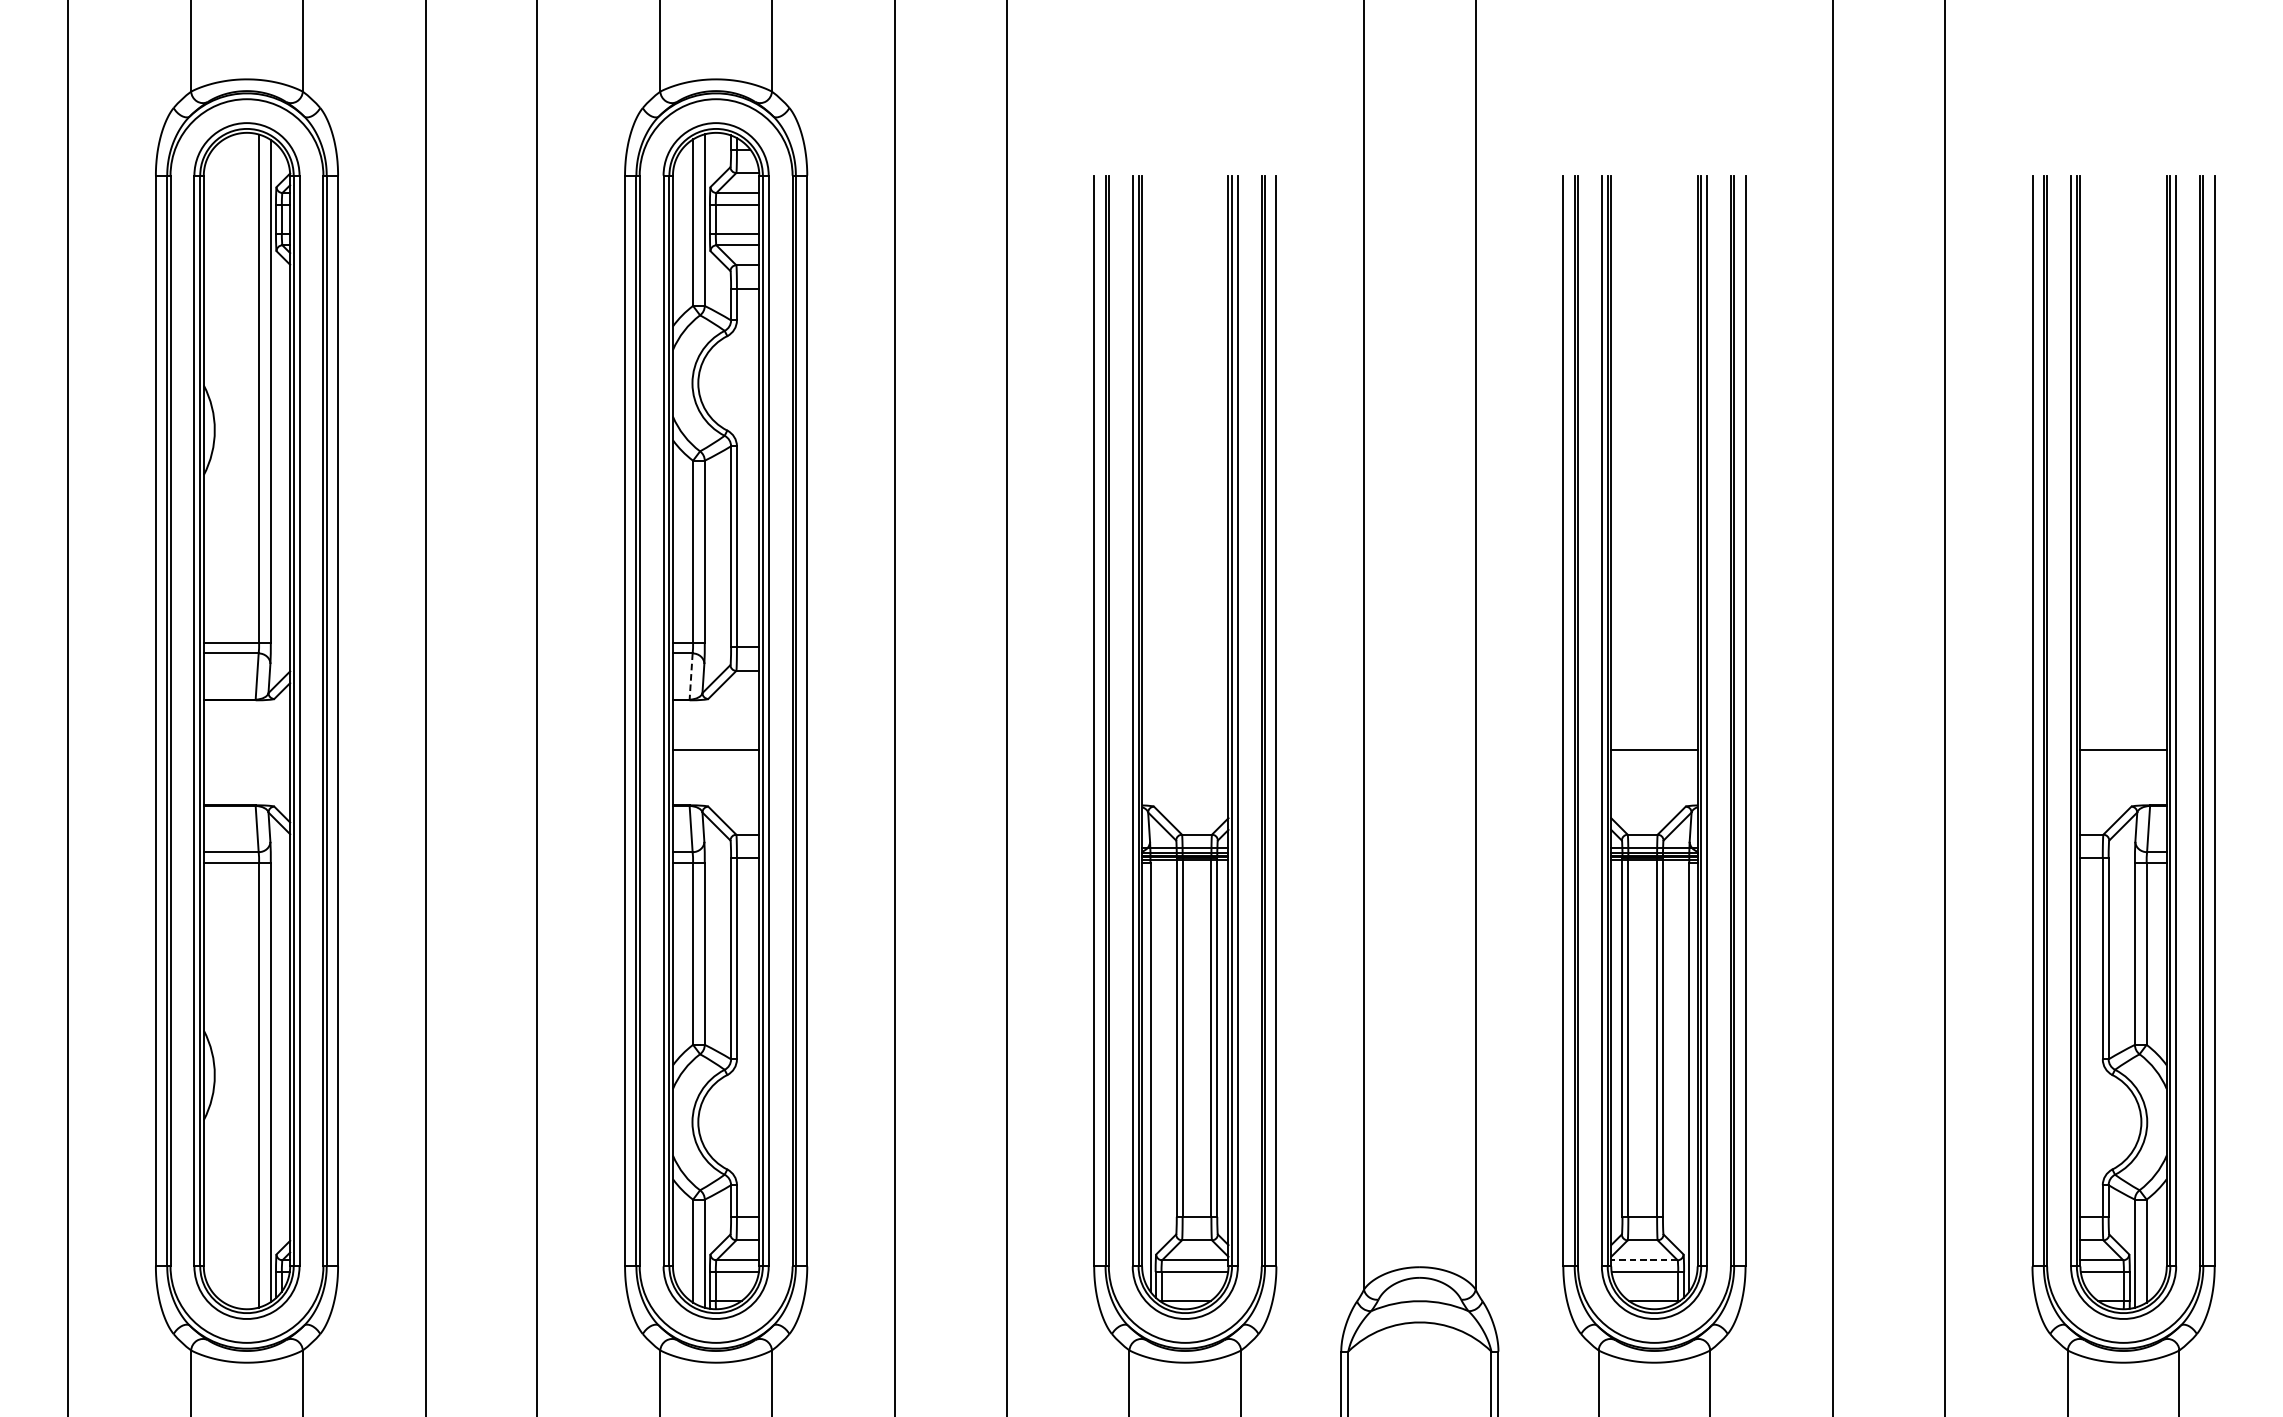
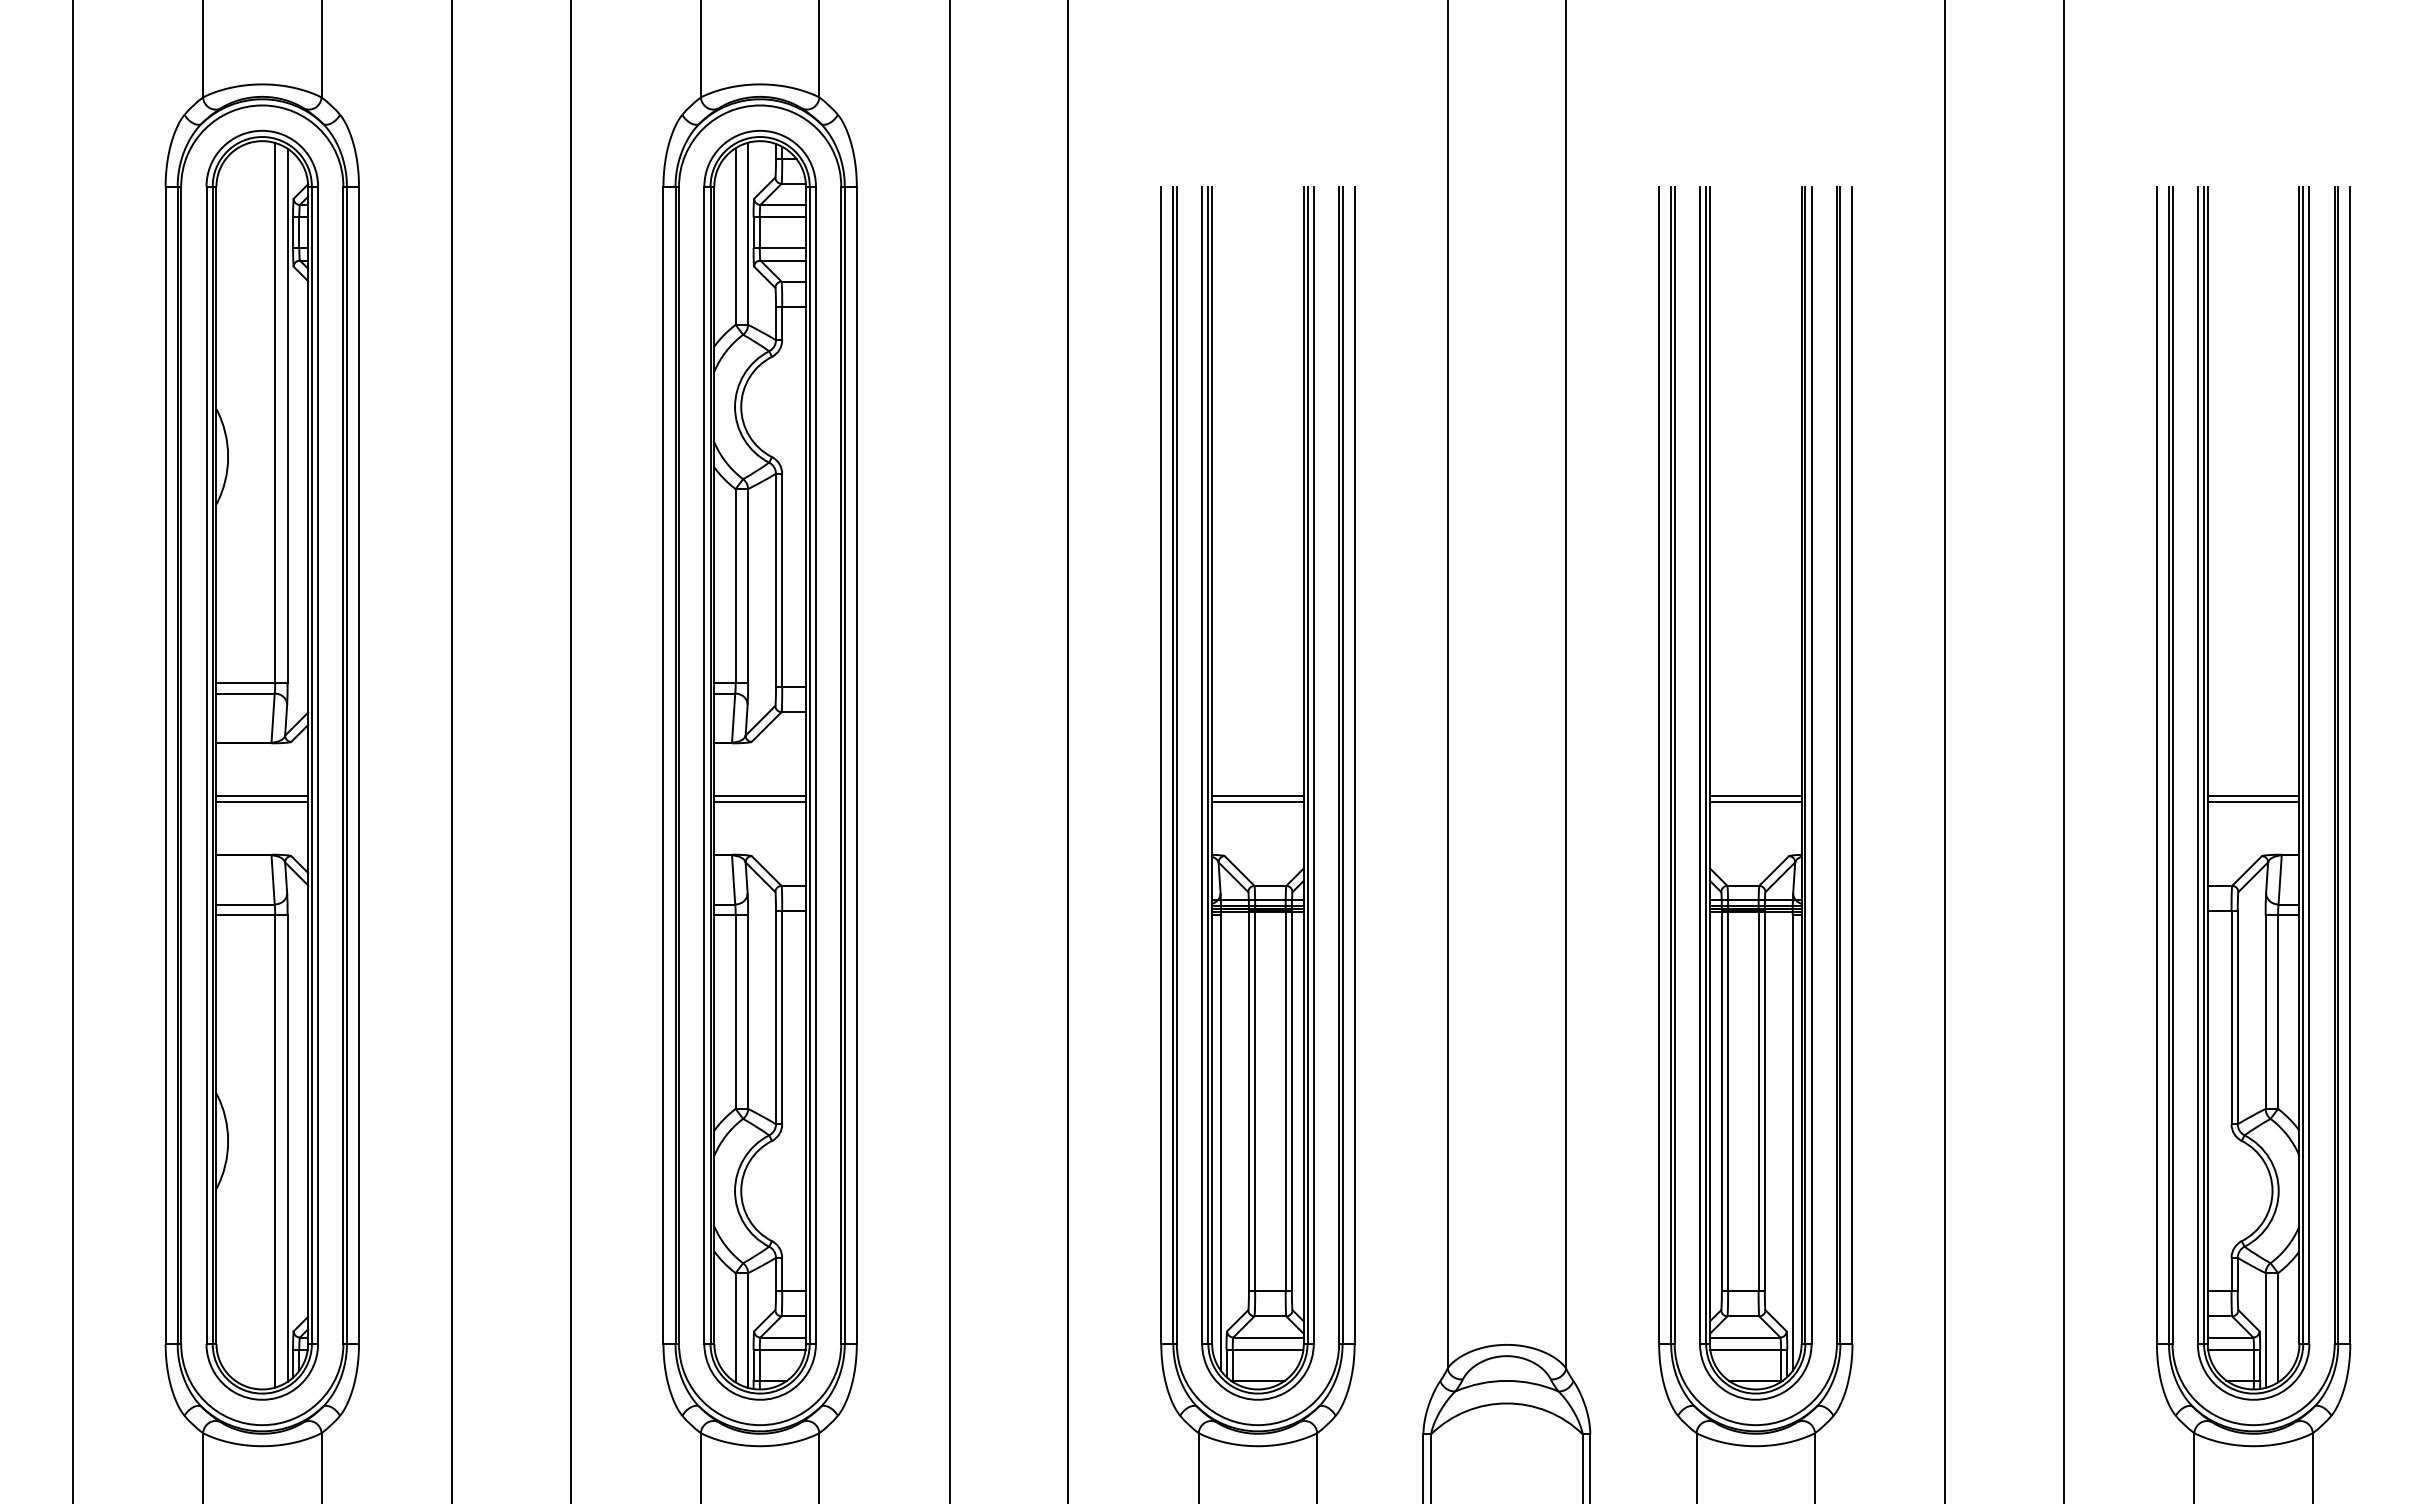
line: (691, 676) -> (733, 718), dashed -> solid
line: (247, 749) -> (262, 795), added
line: (1184, 749) -> (1257, 795), added
line: (247, 756) -> (262, 802), added
line: (715, 756) -> (759, 802), added
line: (1184, 756) -> (1257, 802), added
line: (1654, 756) -> (1755, 802), added
line: (2123, 756) -> (2253, 802), added
line: (1643, 1260) -> (1744, 1337), dashed -> solid

